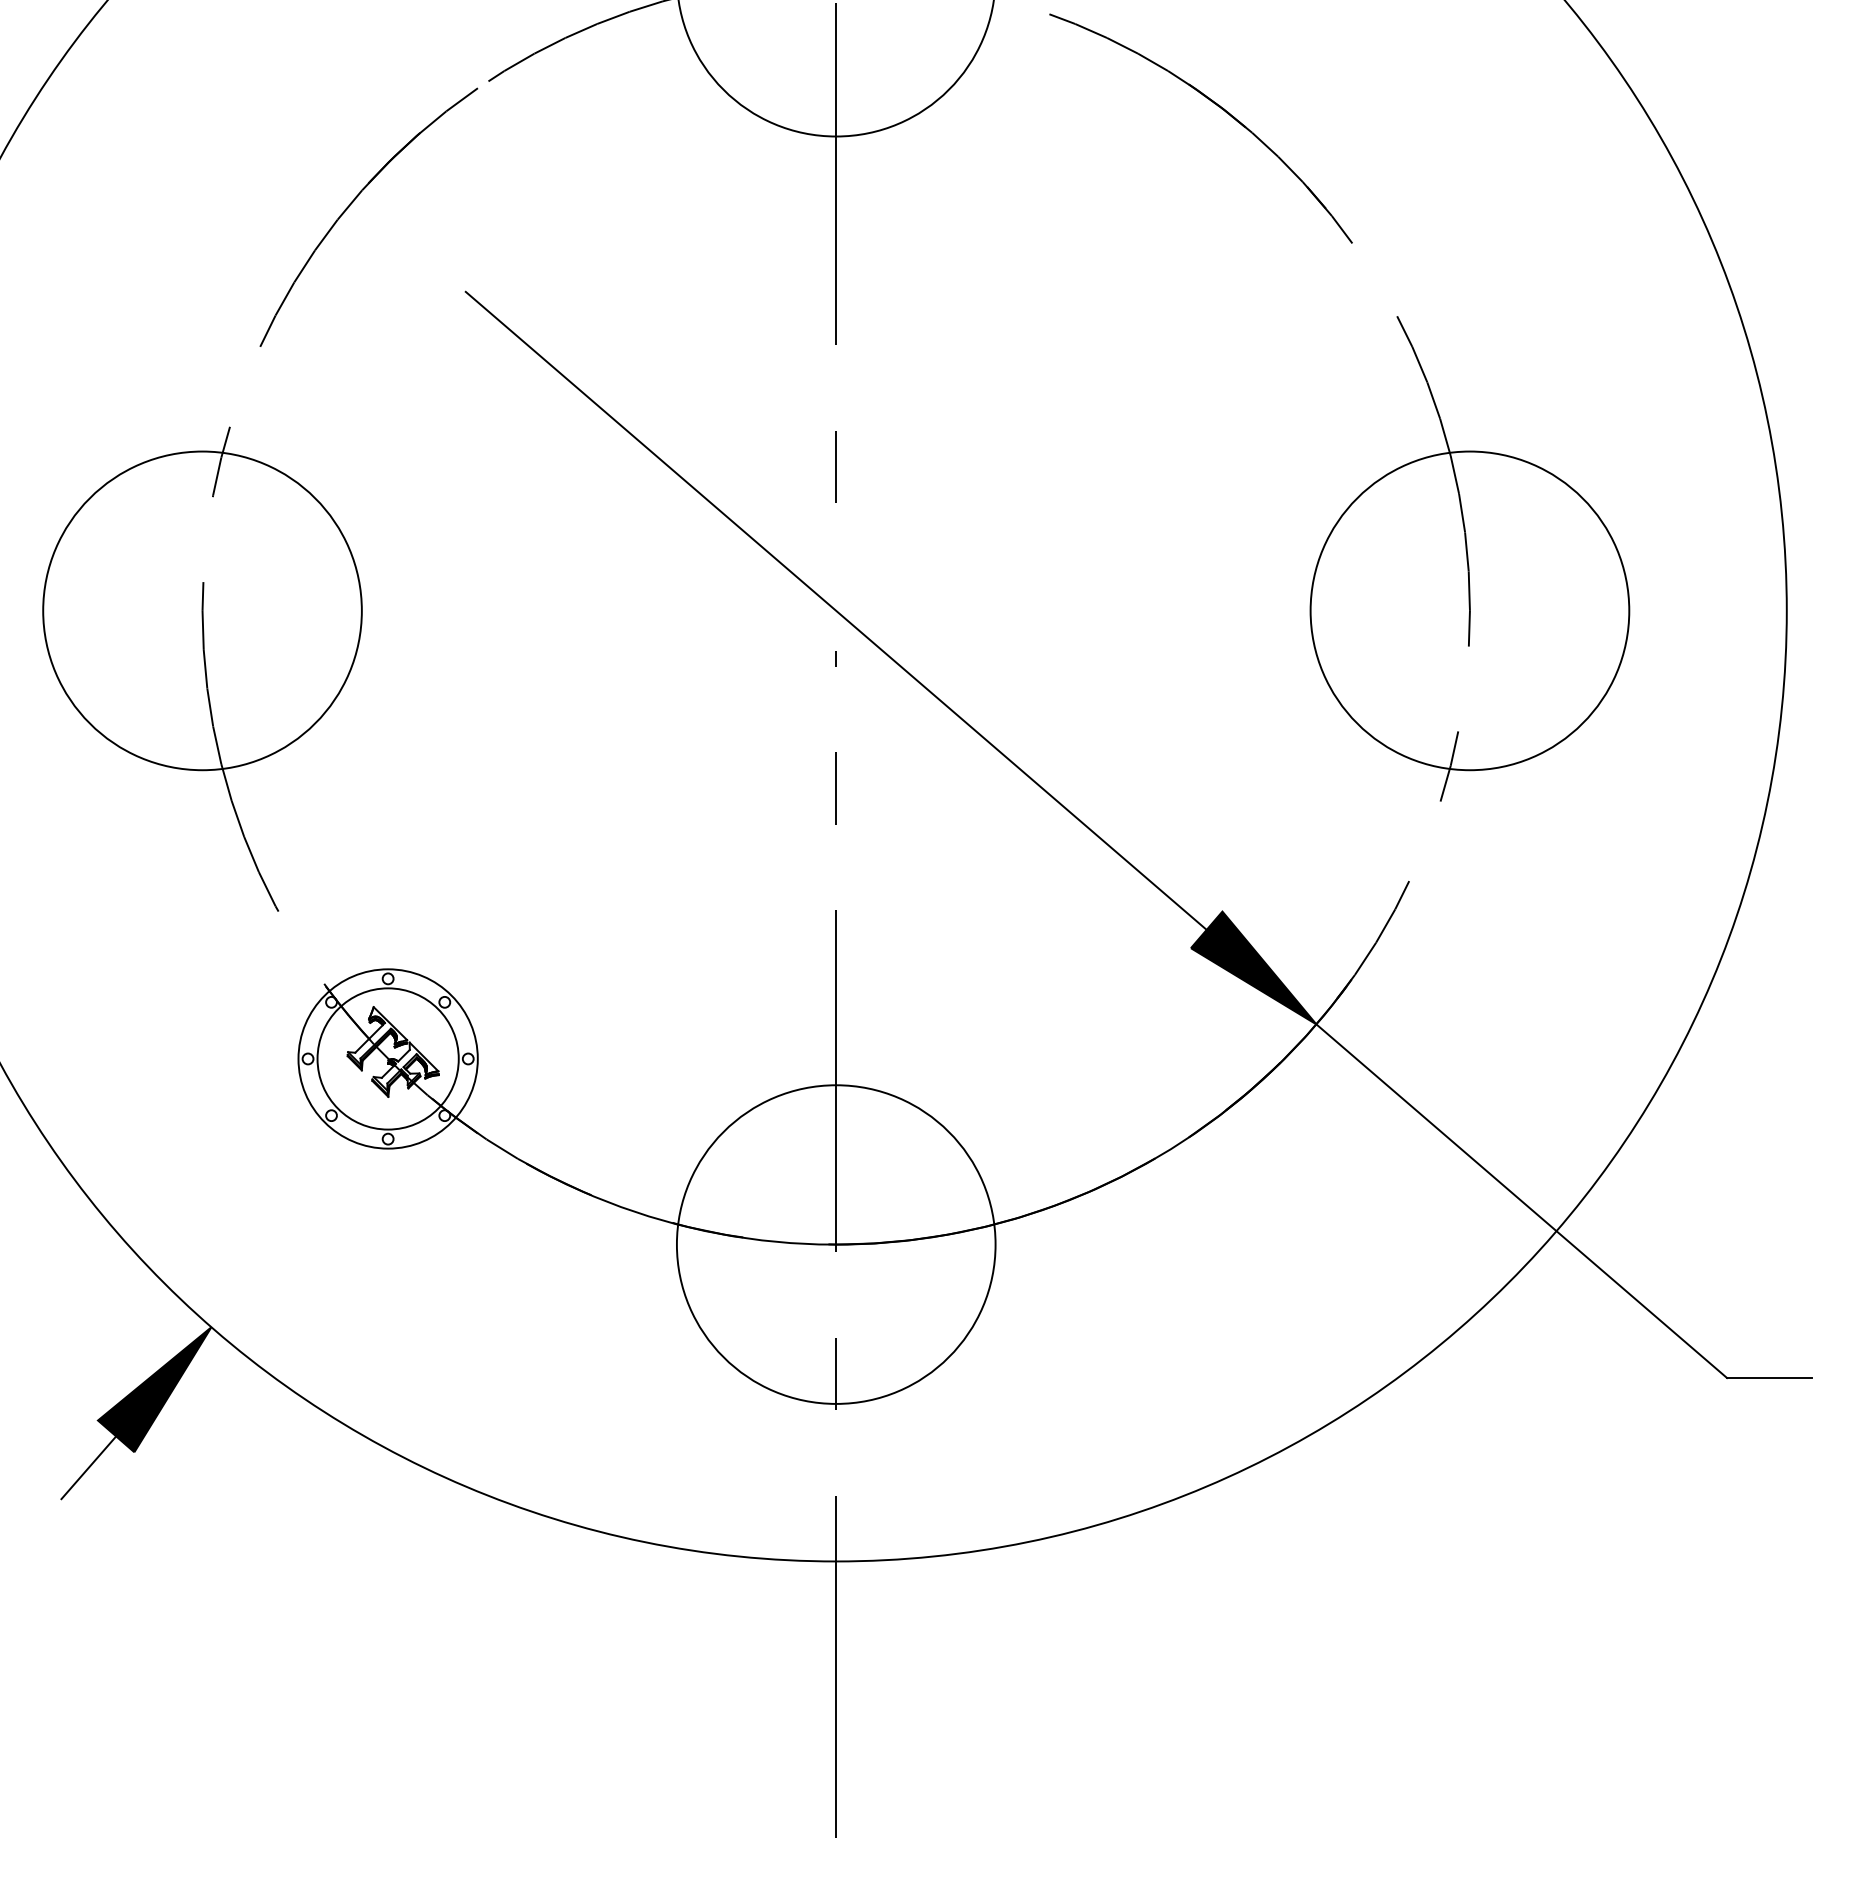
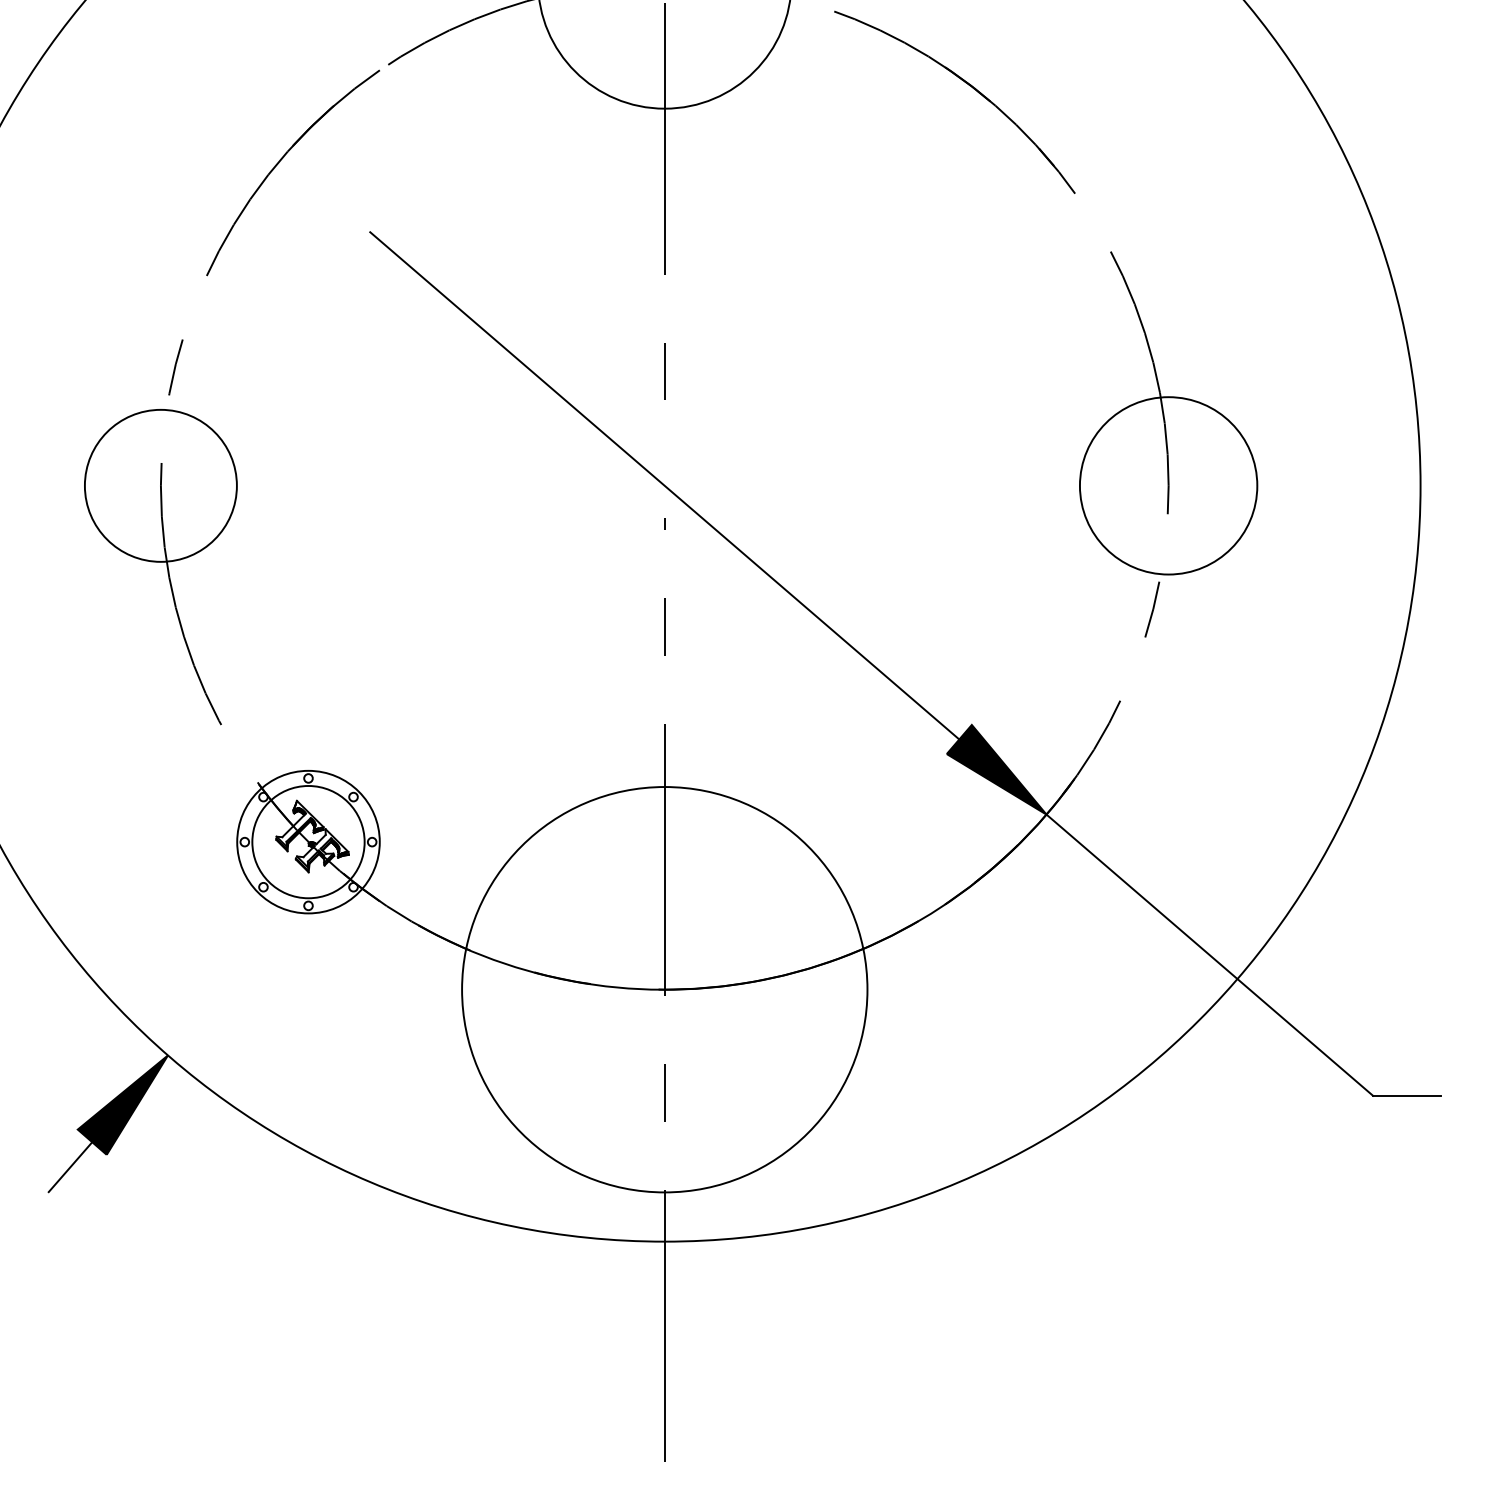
circle: (202, 610) -> (160, 485), size x0.6
circle: (1469, 610) -> (1168, 485), size x0.7
circle: (835, 1244) -> (664, 989), size x1.6

